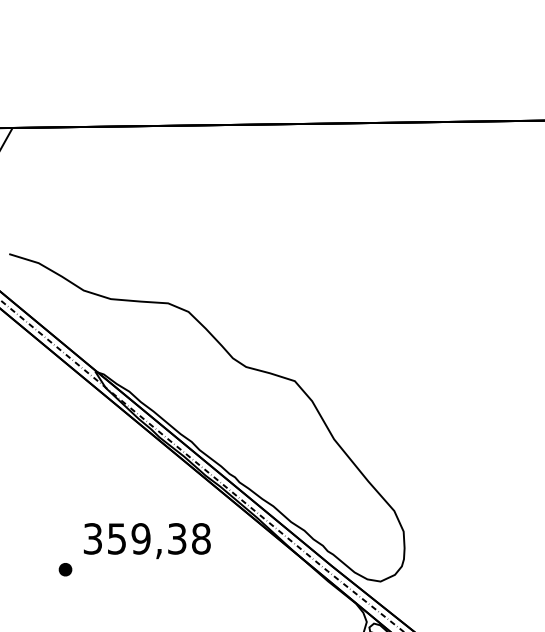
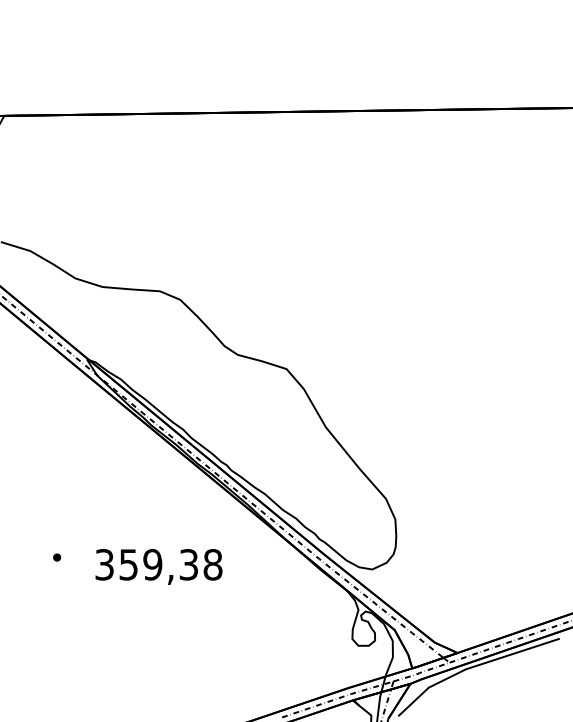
text: (146, 540) -> (158, 566), moved
part: (64, 569) -> (56, 557), size x0.6

